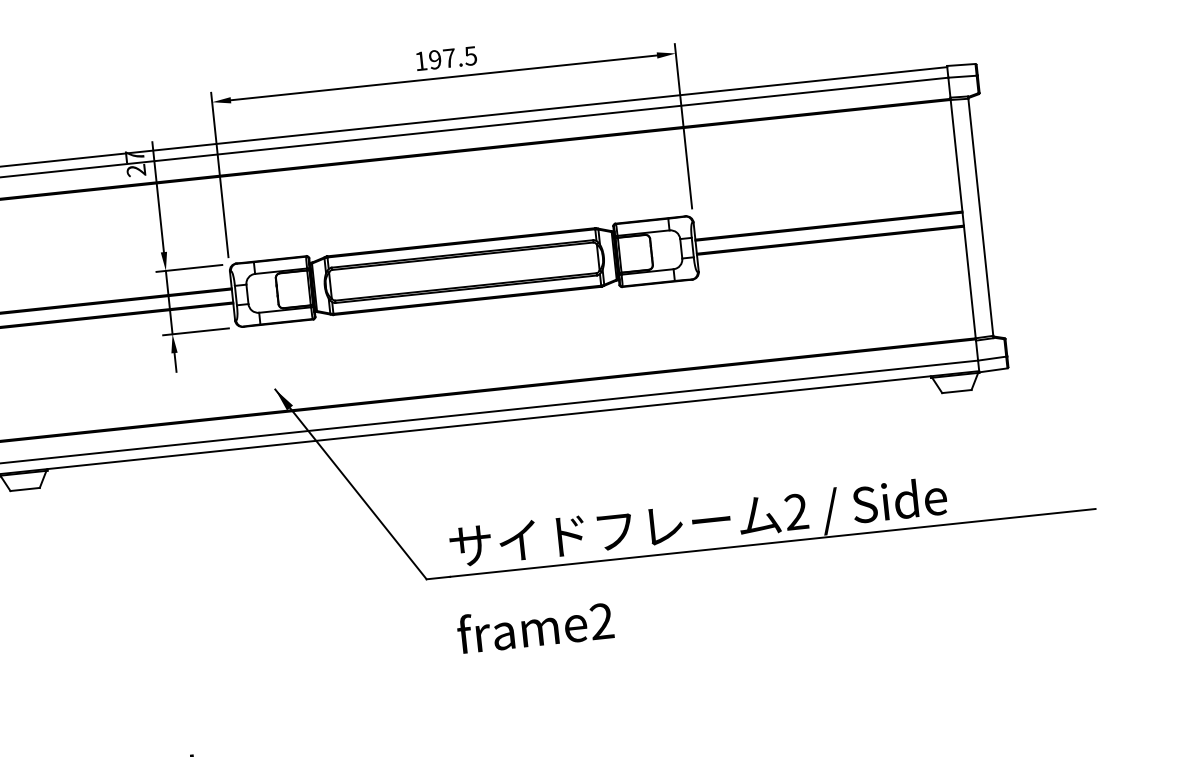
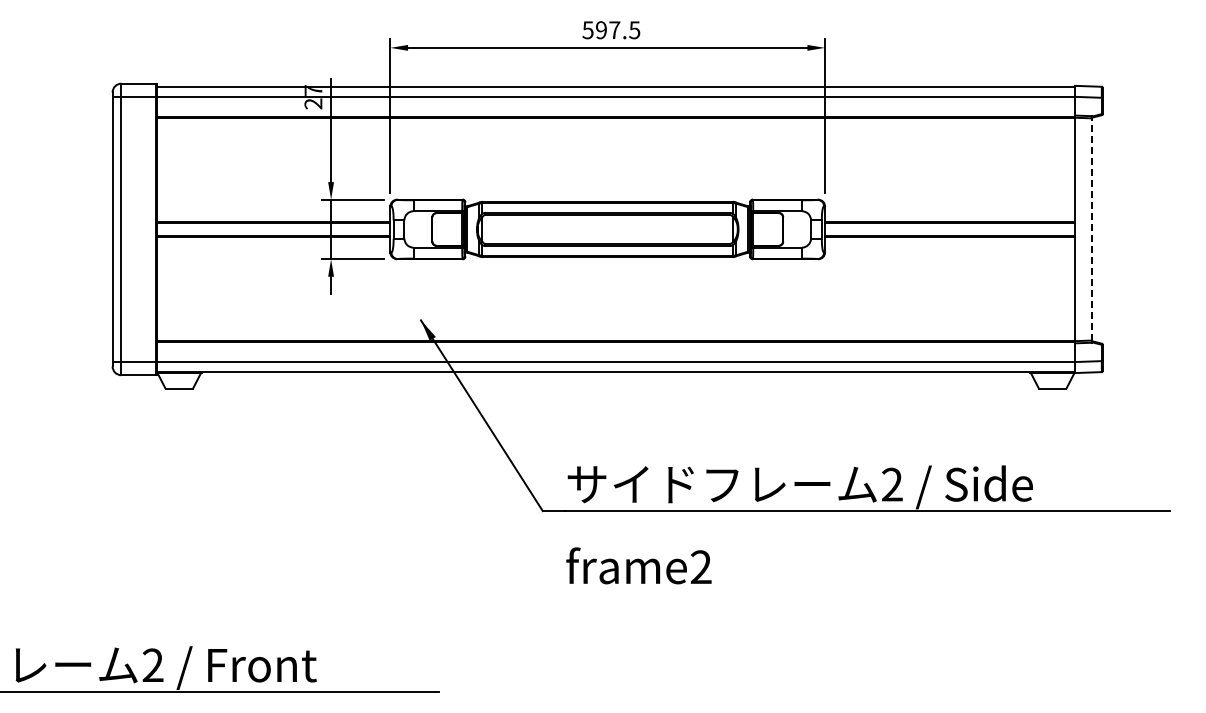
text: (420, 61) -> (587, 30), 197.5 -> 597.5
line: (980, 216) -> (1091, 228), solid -> dashed

